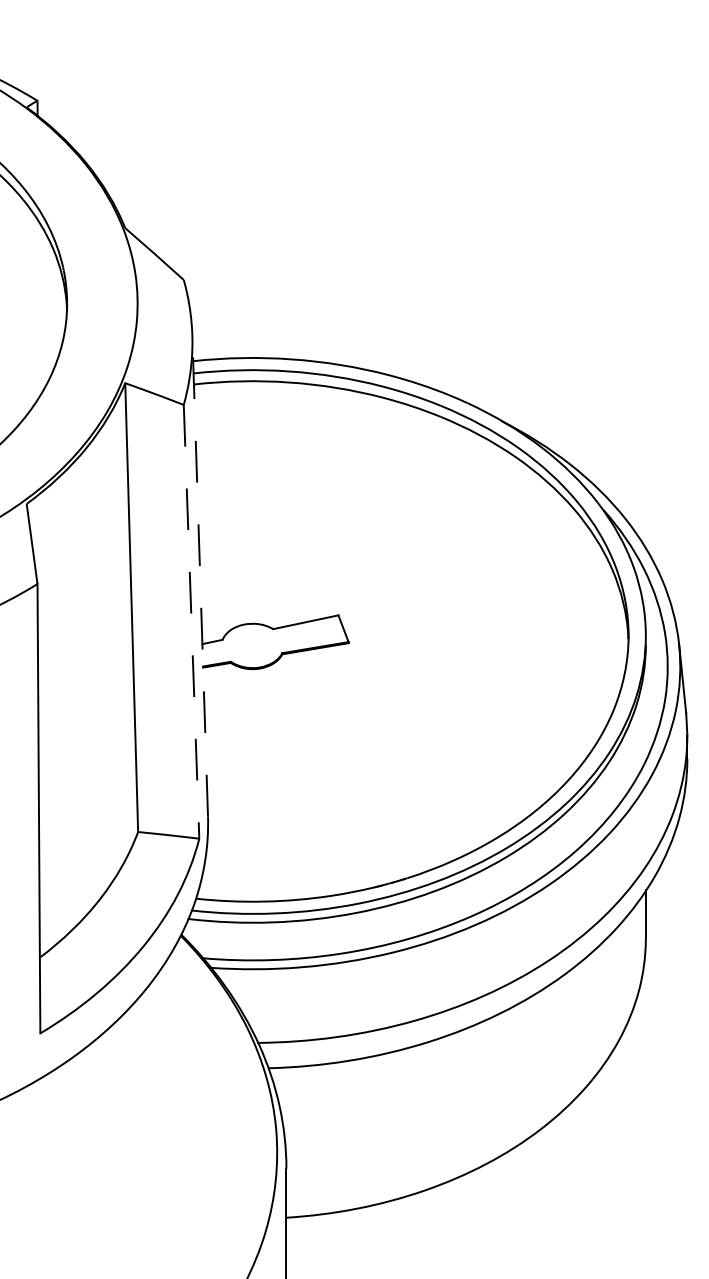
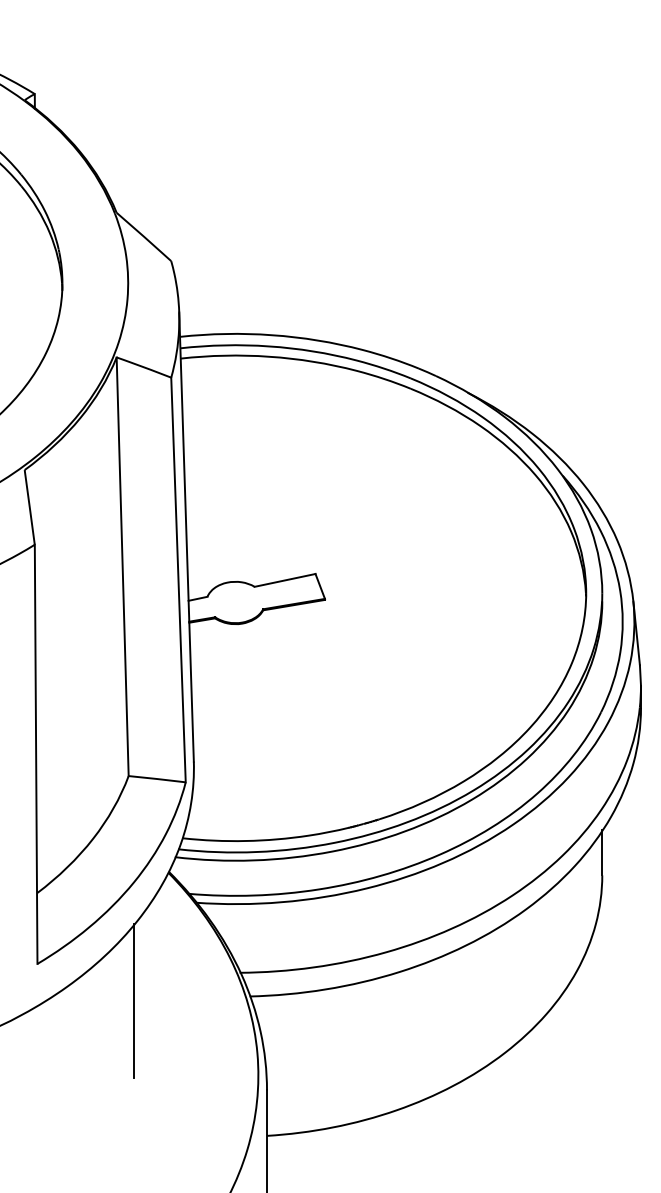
line: (200, 576) -> (186, 537), dashed -> solid
line: (191, 622) -> (178, 580), dashed -> solid
line: (144, 1073) -> (134, 1001), added

